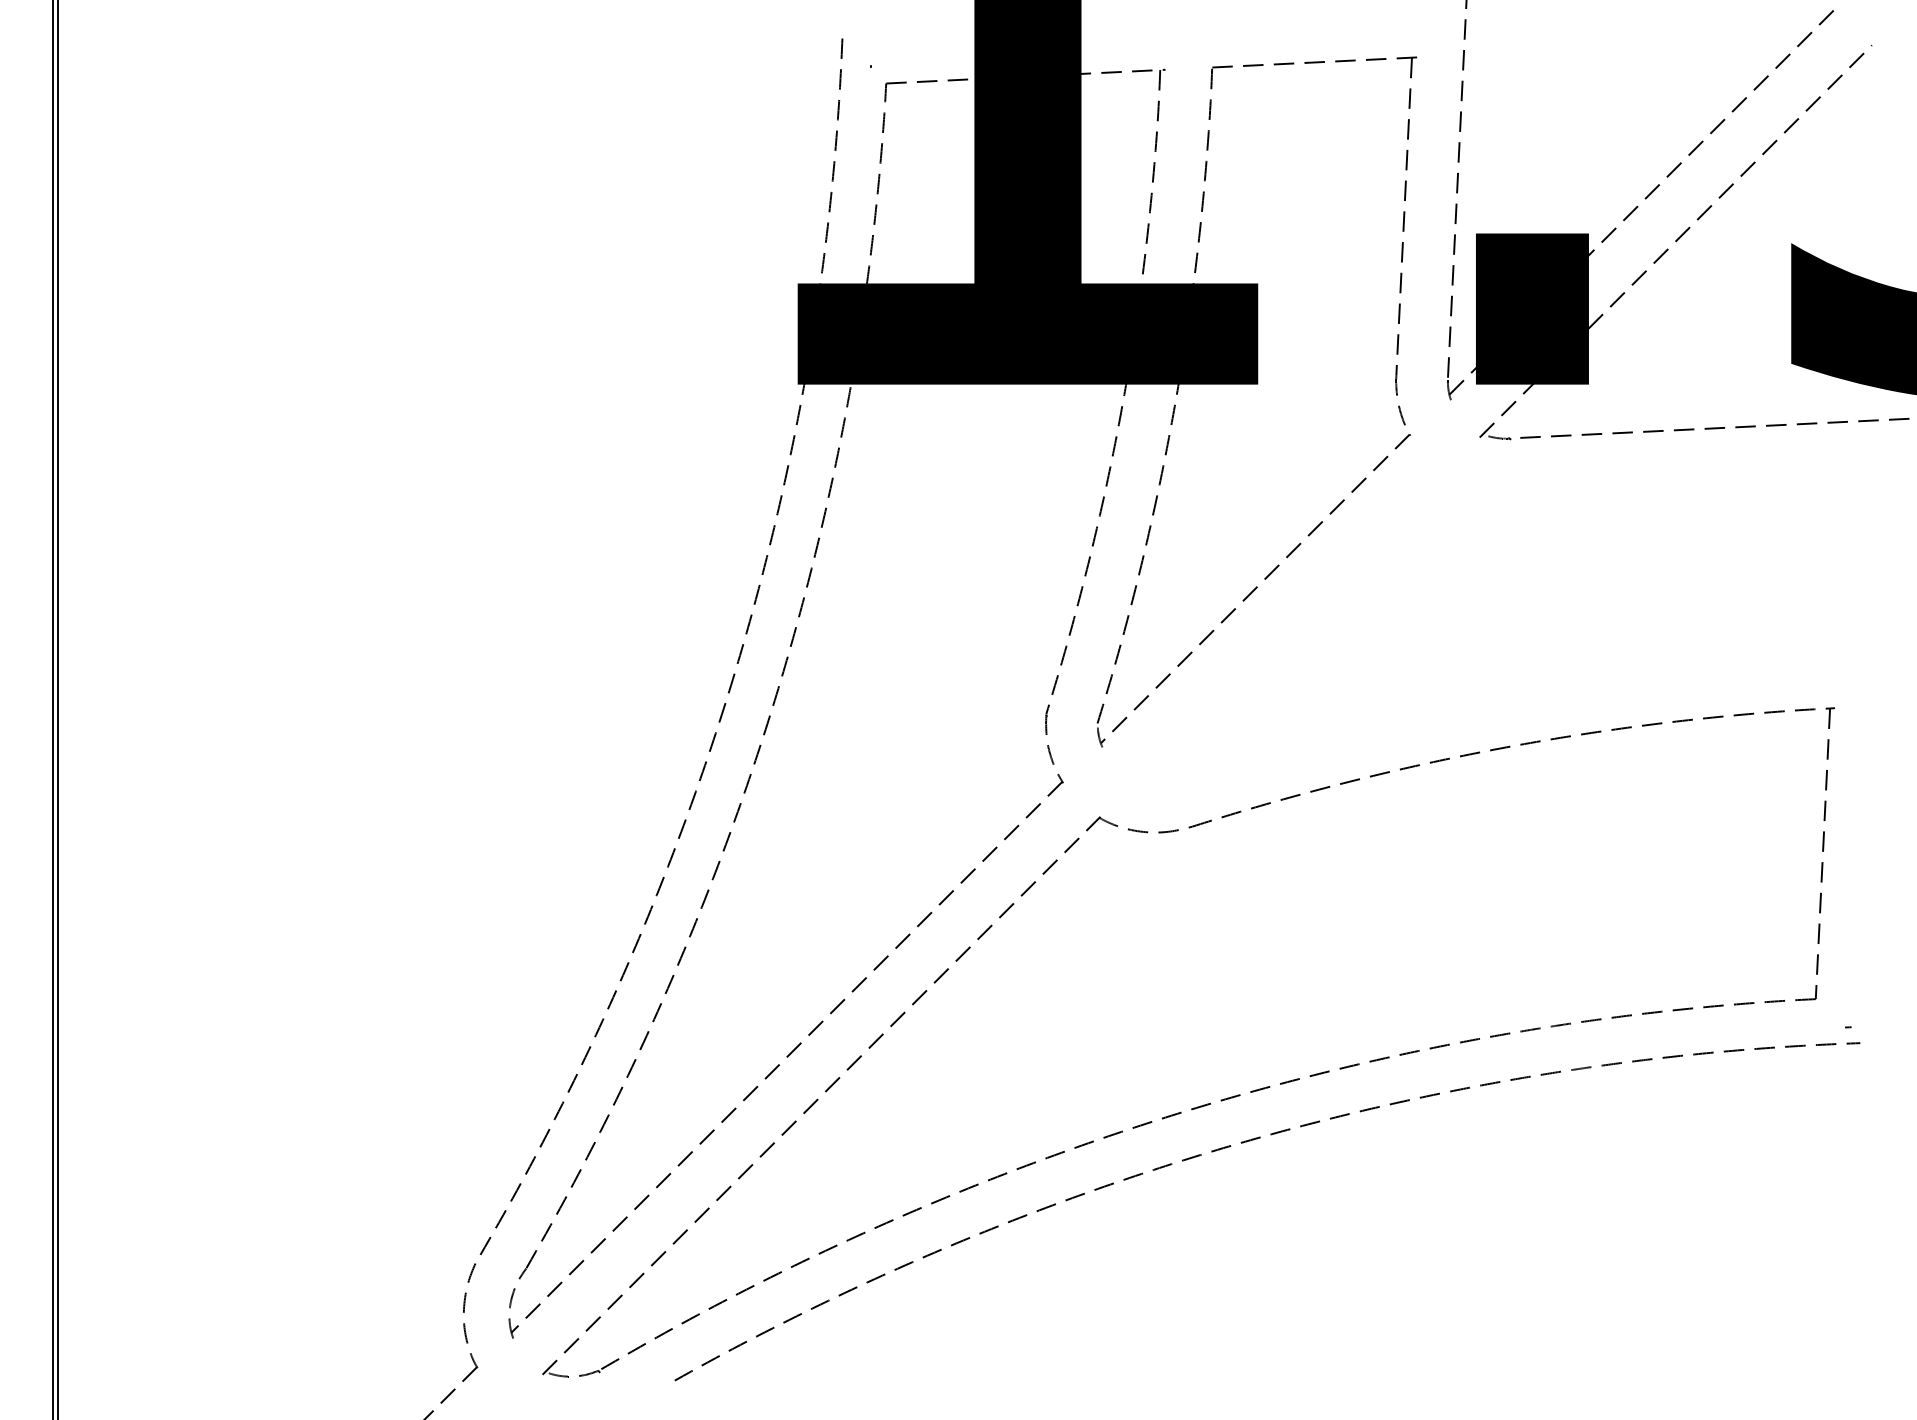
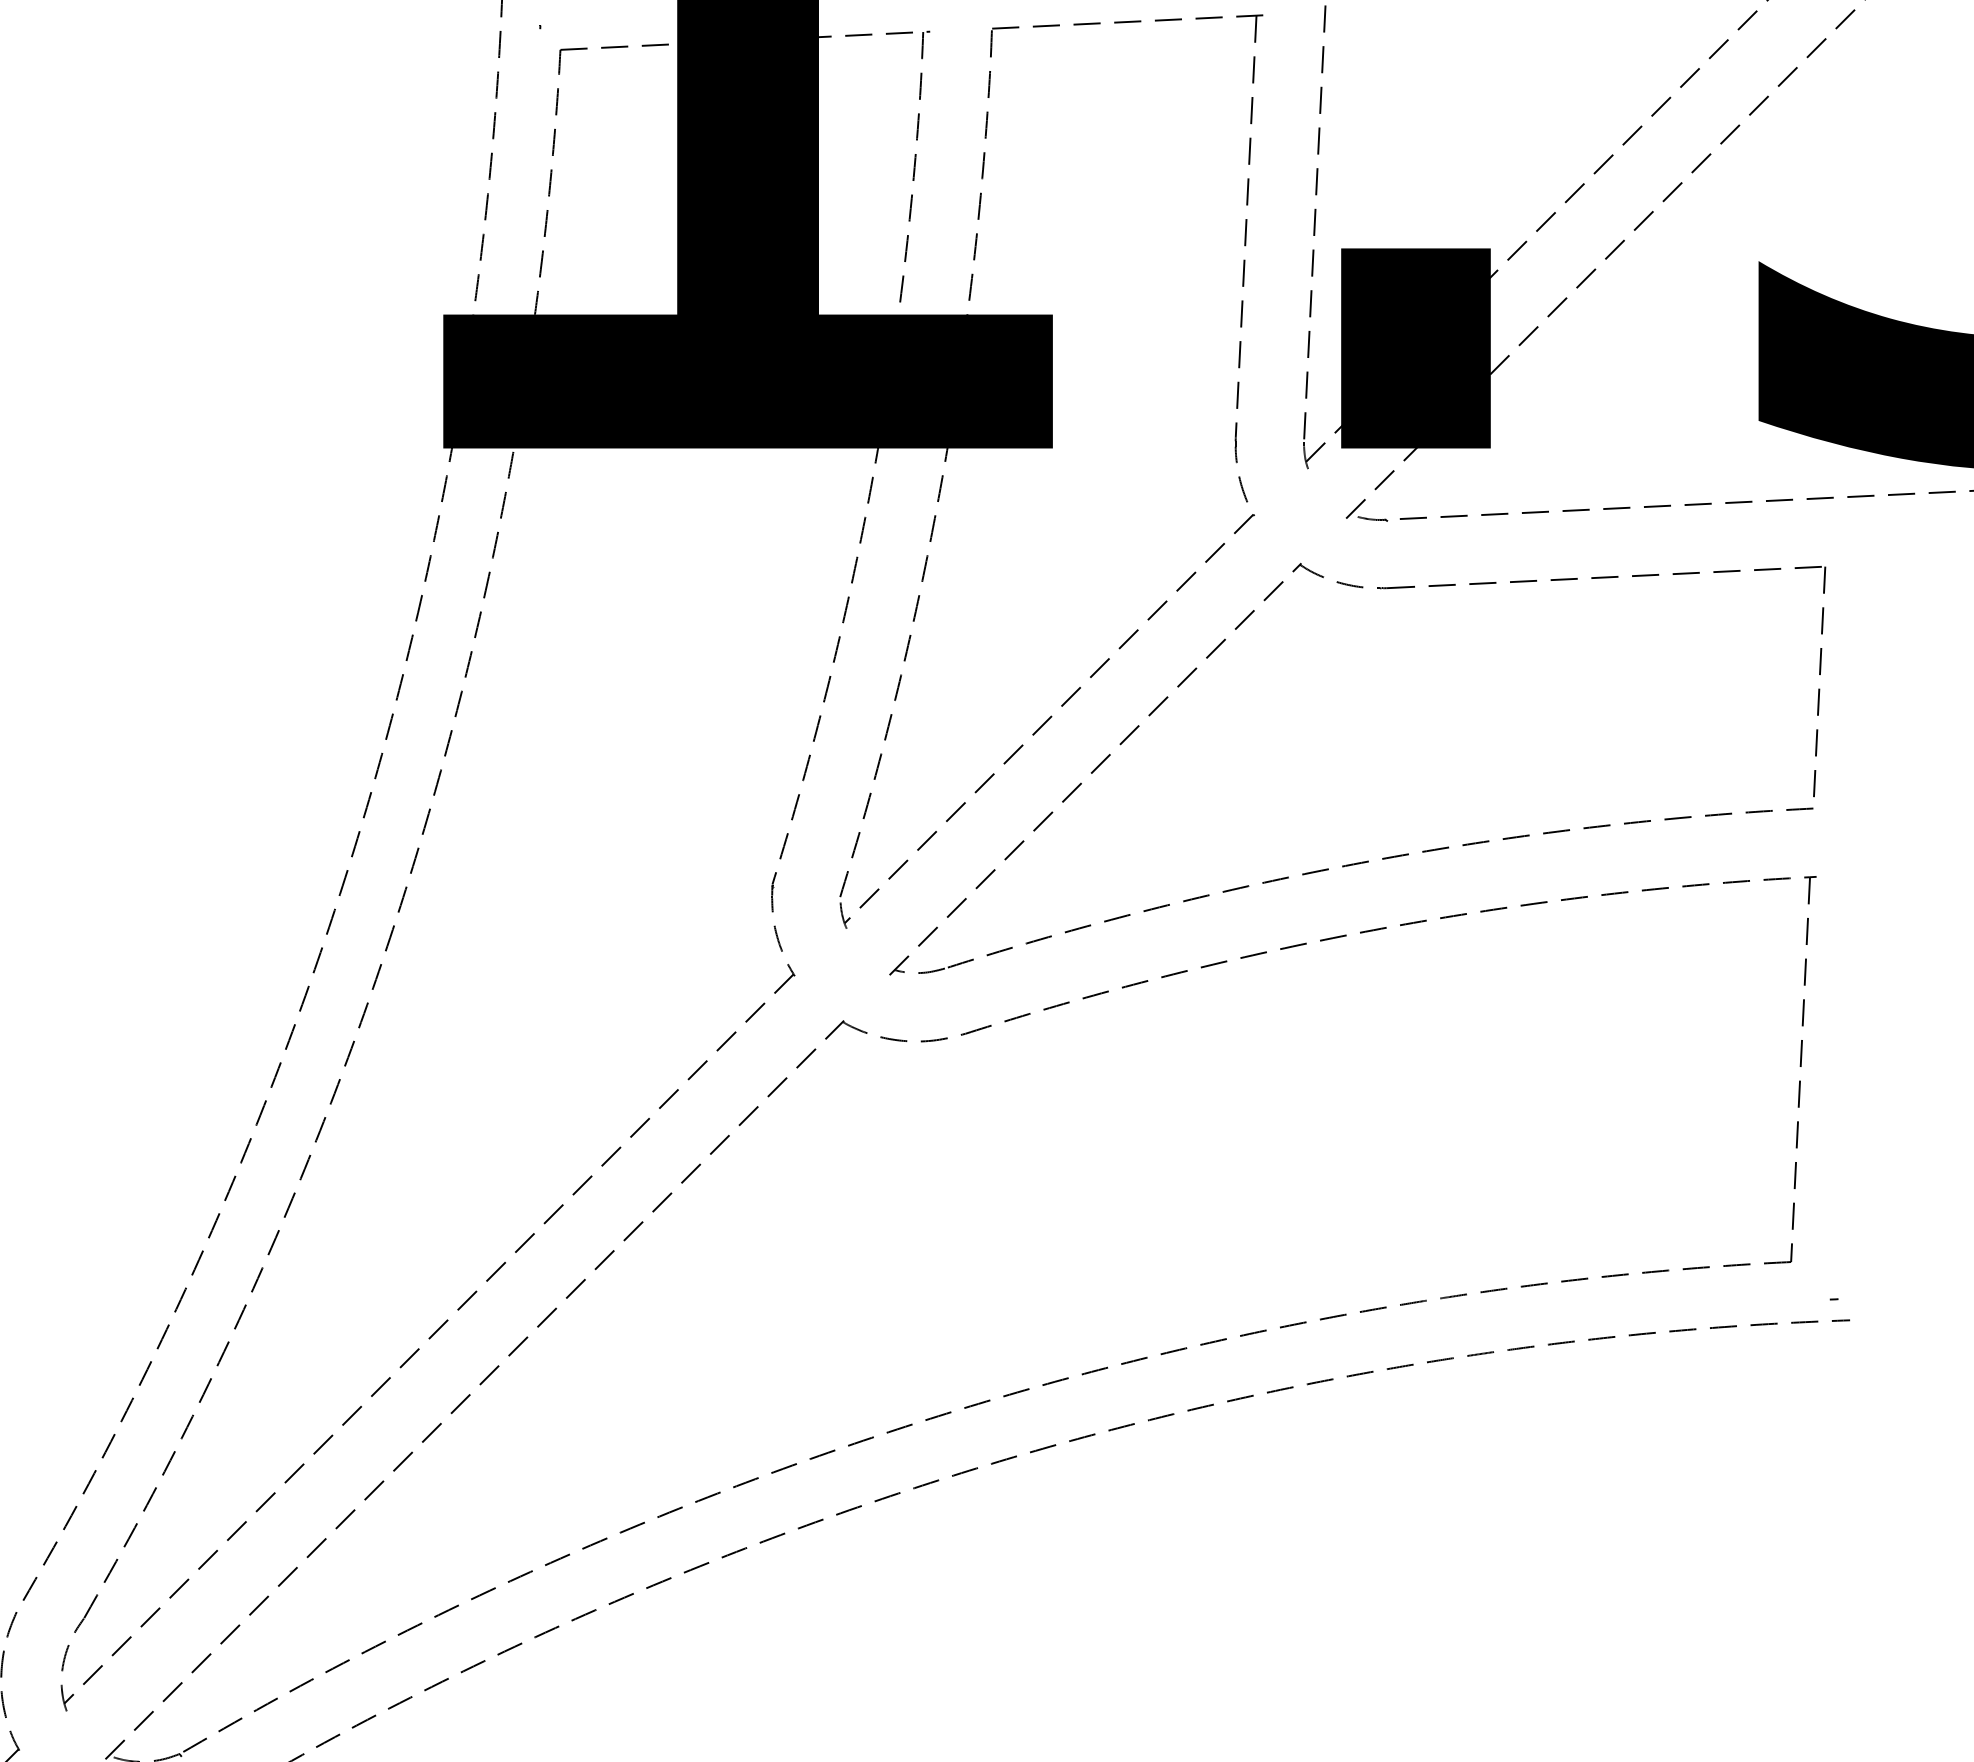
part: (1495, 695) -> (1367, 860), added

